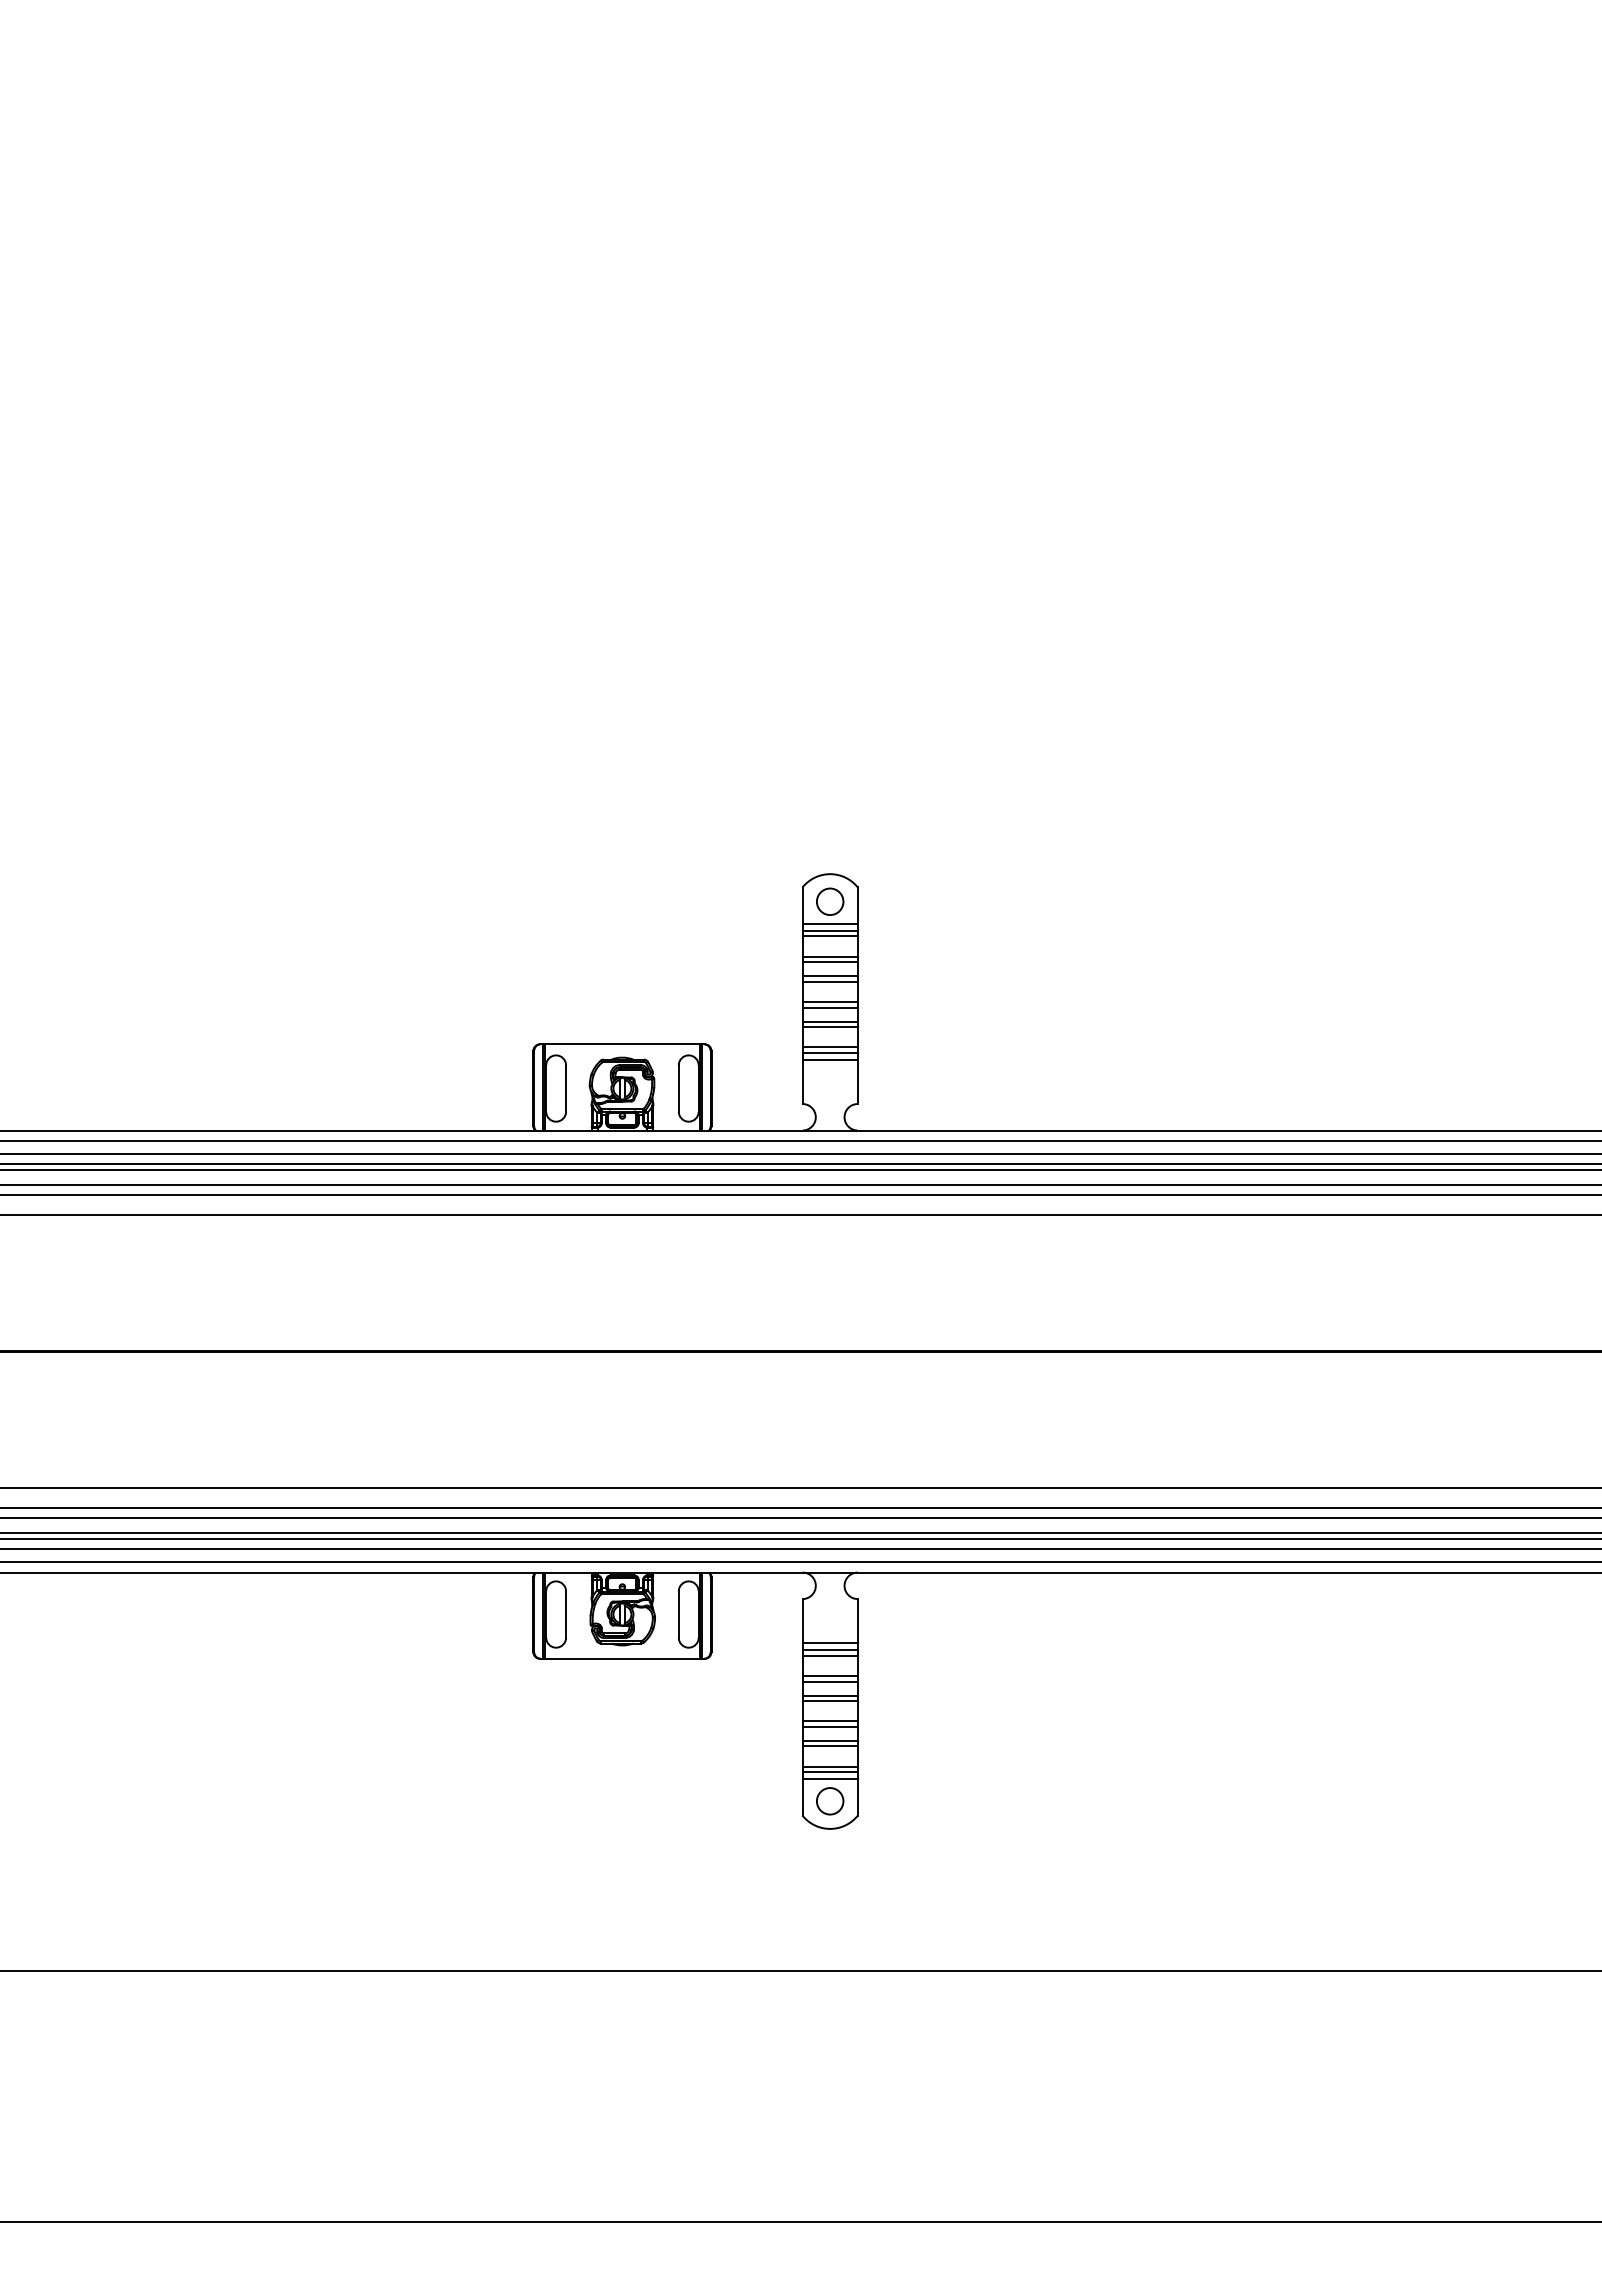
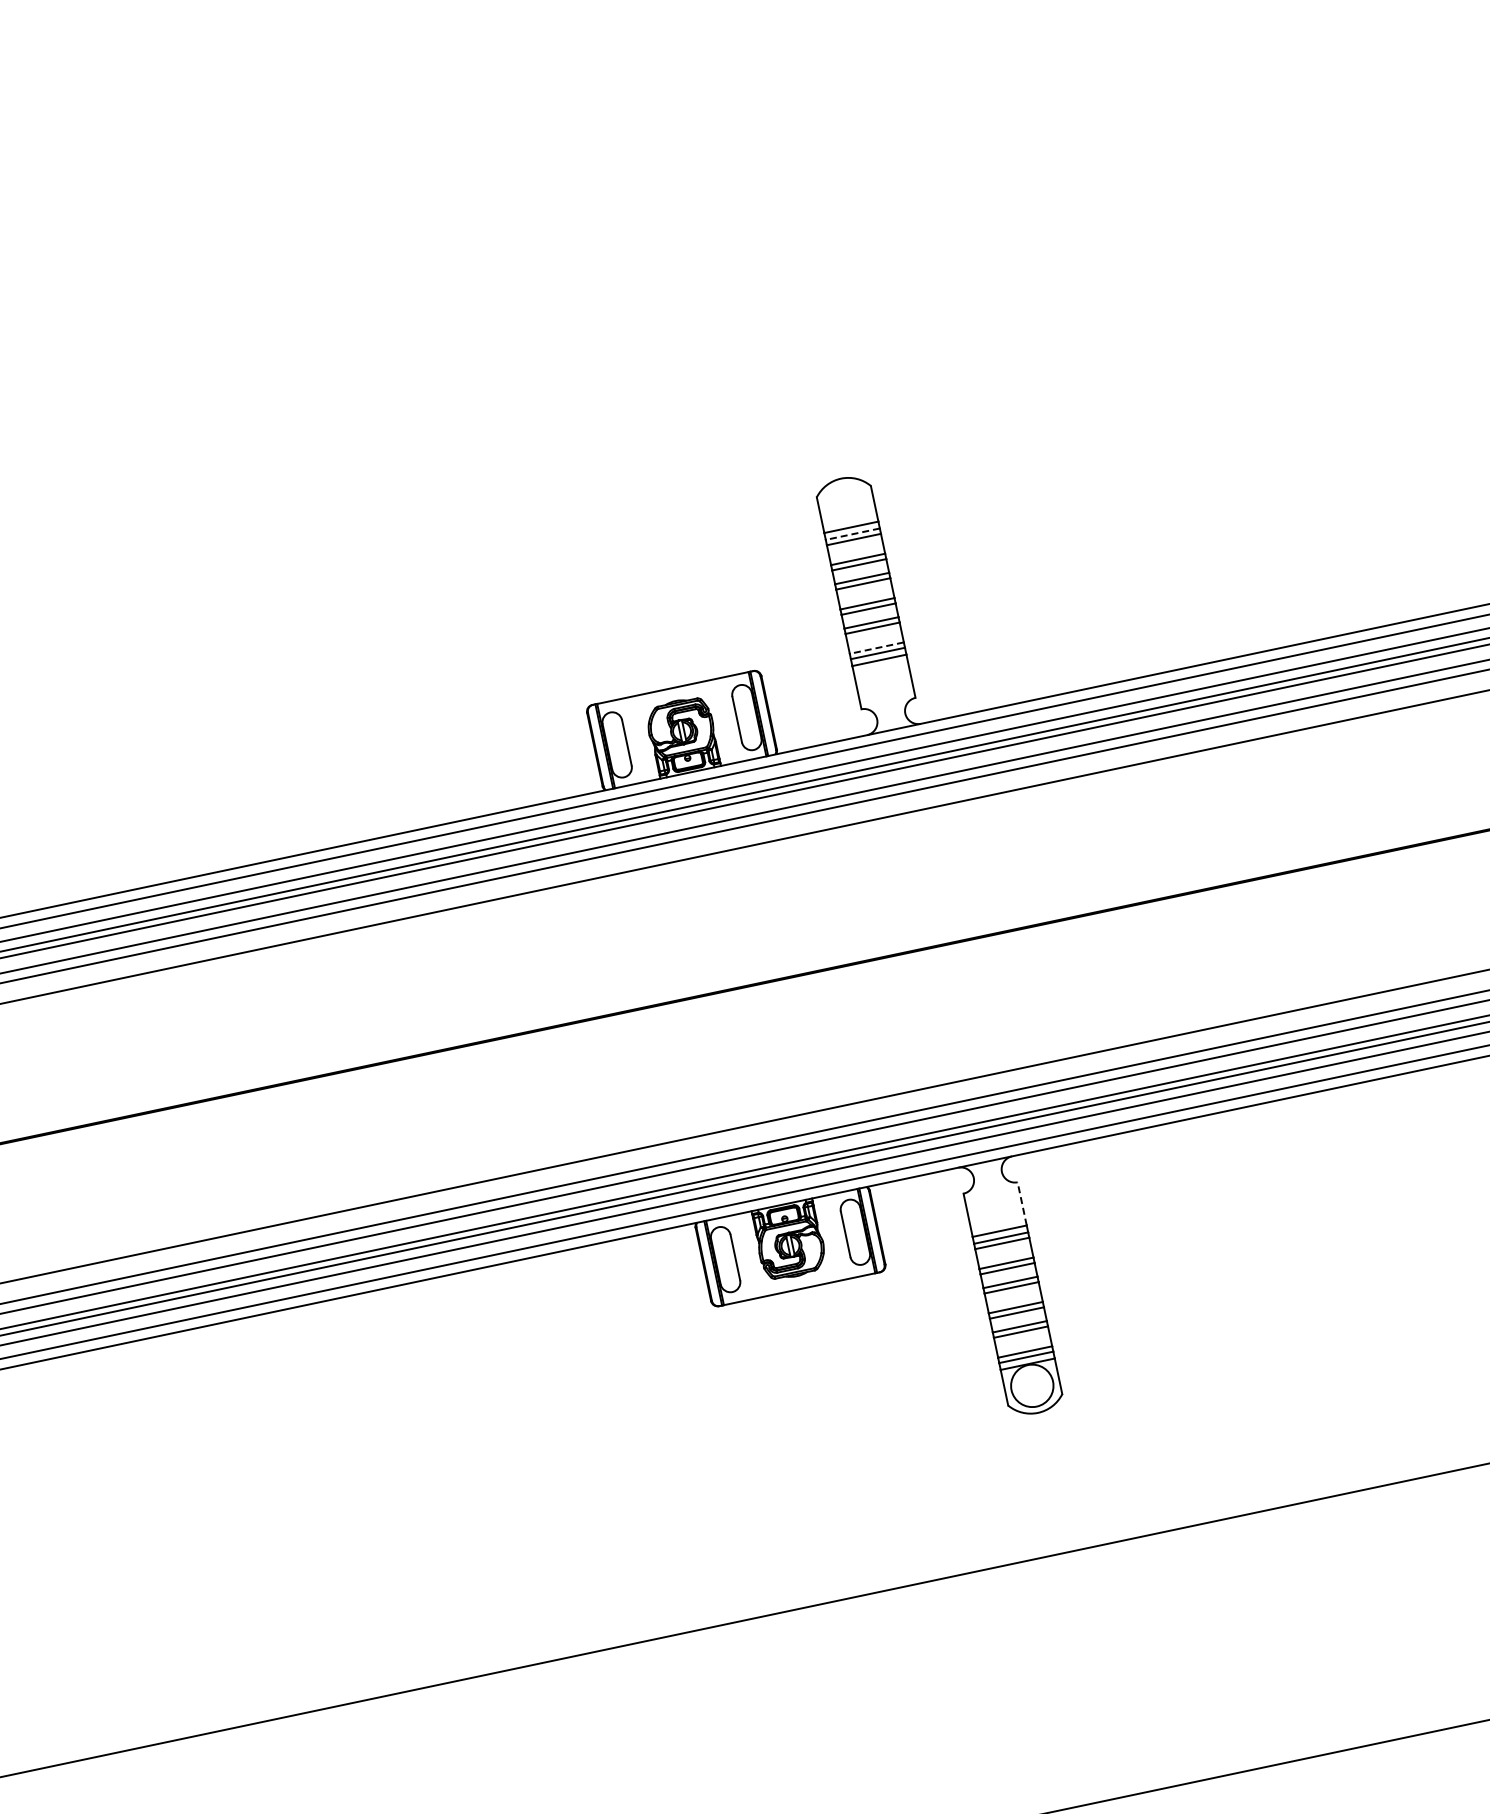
circle: (830, 901) -> (847, 505), removed
line: (830, 930) -> (853, 533), solid -> dashed
line: (830, 1047) -> (877, 648), solid -> dashed
line: (857, 1620) -> (1021, 1203), solid -> dashed
circle: (829, 1801) -> (1031, 1386), size x1.6

